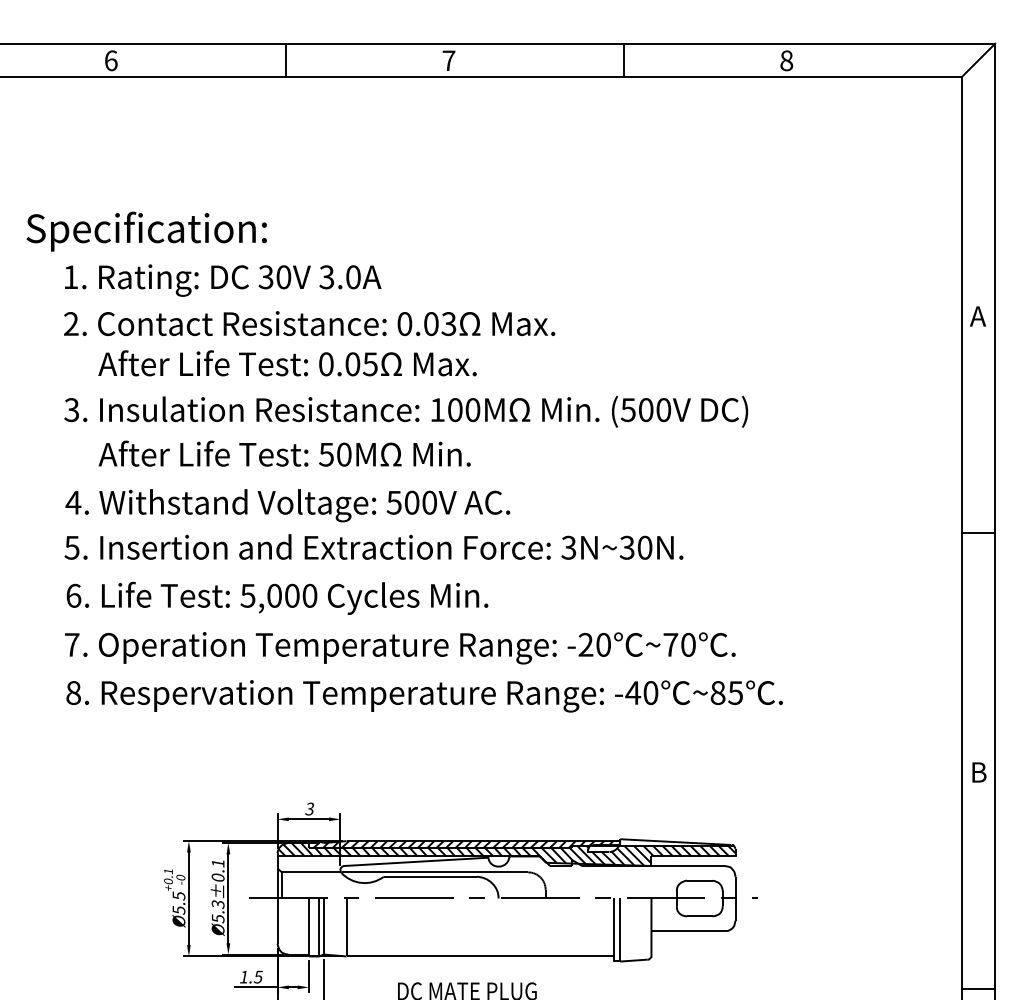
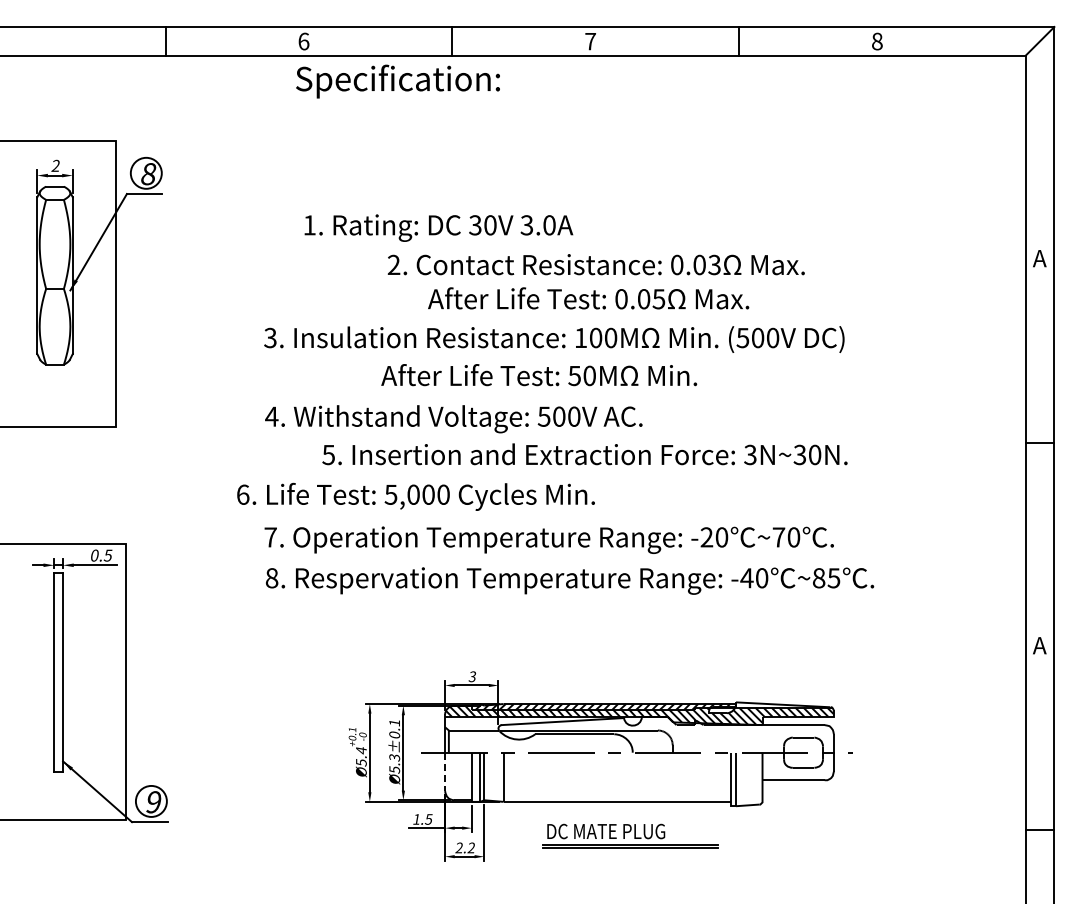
text: (146, 231) -> (397, 81), moved
text: (222, 279) -> (438, 227), moved
text: (308, 323) -> (595, 264), moved
text: (287, 363) -> (588, 298), moved
text: (285, 454) -> (539, 375), moved
text: (373, 547) -> (584, 454), moved
text: (276, 597) -> (415, 496), moved
text: (977, 772) -> (1039, 645), B -> A
text: (179, 895) -> (361, 750), Ø5.5 -> Ø5.4
line: (278, 921) -> (445, 772), solid -> dashed

